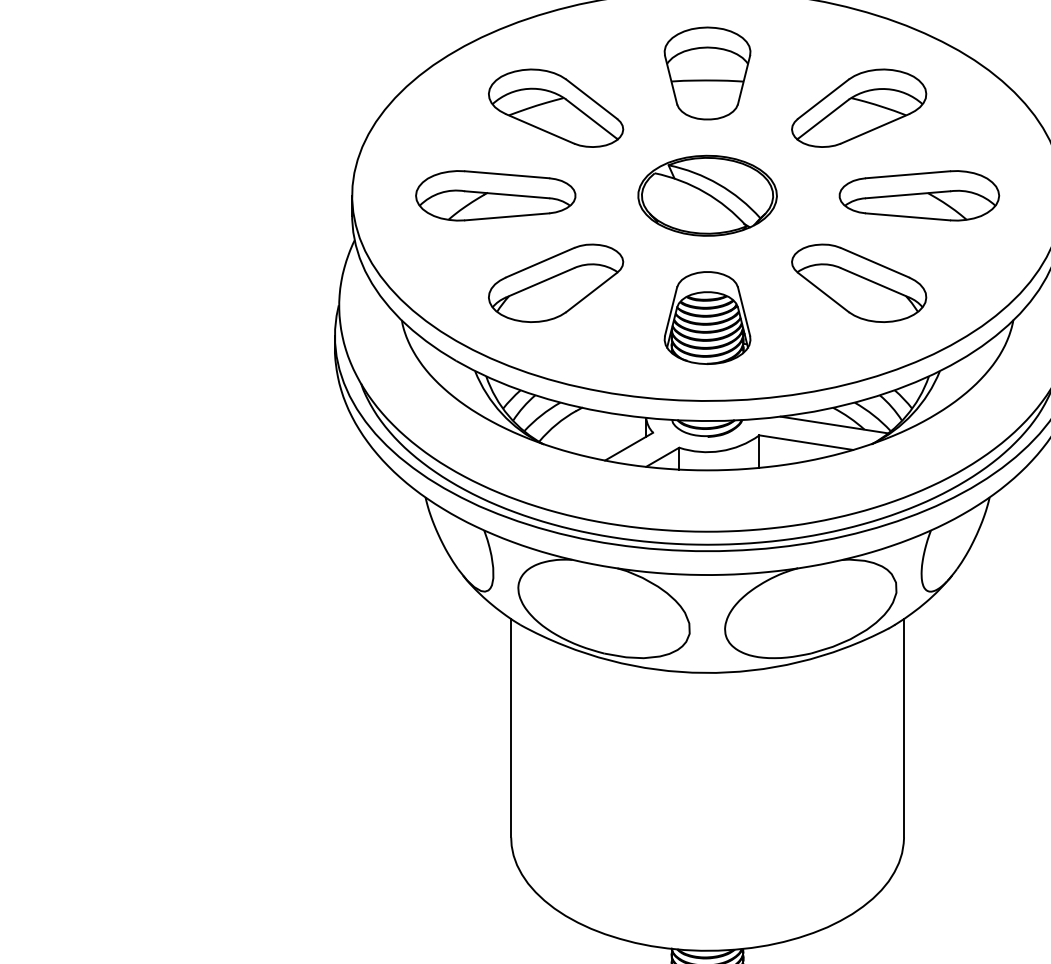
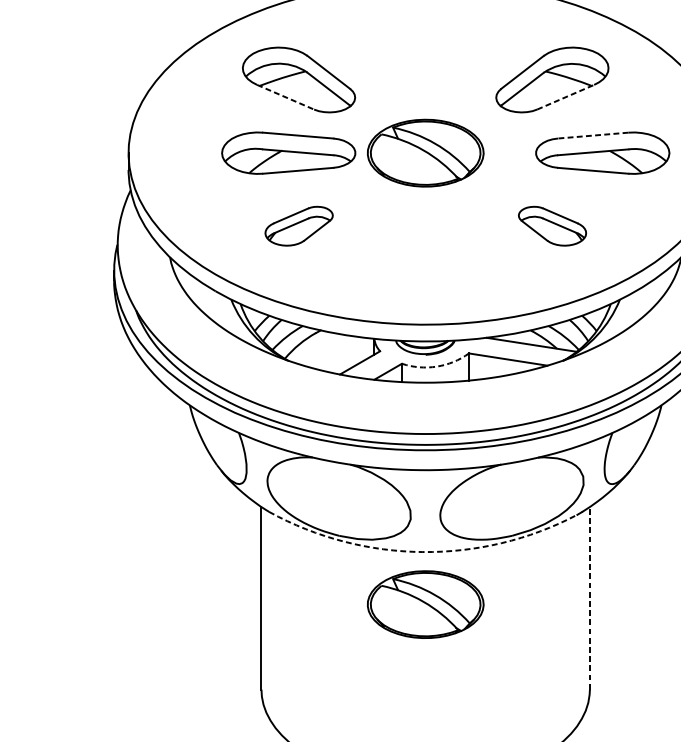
part: (707, 73) -> (425, 50), removed
line: (875, 128) -> (566, 96), solid -> dashed
line: (540, 129) -> (286, 97), solid -> dashed
line: (907, 174) -> (592, 135), solid -> dashed
part: (495, 195) -> (288, 152), moved
part: (556, 282) -> (299, 225), size x0.6
part: (859, 282) -> (552, 225), size x0.6
part: (707, 317) -> (425, 254), removed
arc: (720, 451) -> (436, 366), solid -> dashed
arc: (704, 672) -> (423, 551), solid -> dashed
line: (904, 727) -> (590, 597), solid -> dashed
part: (707, 735) -> (425, 604), added

